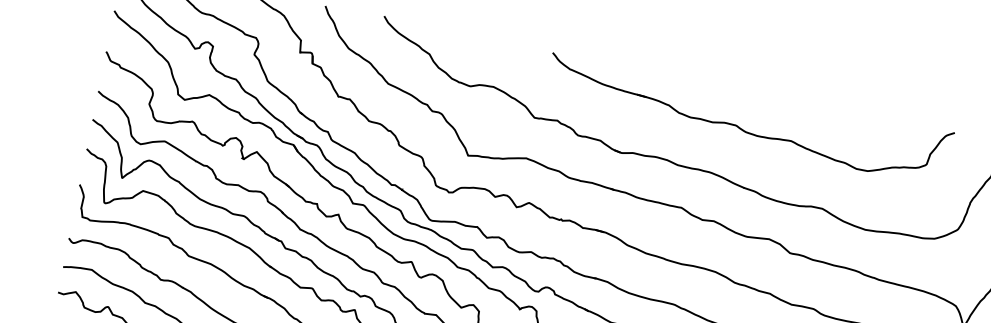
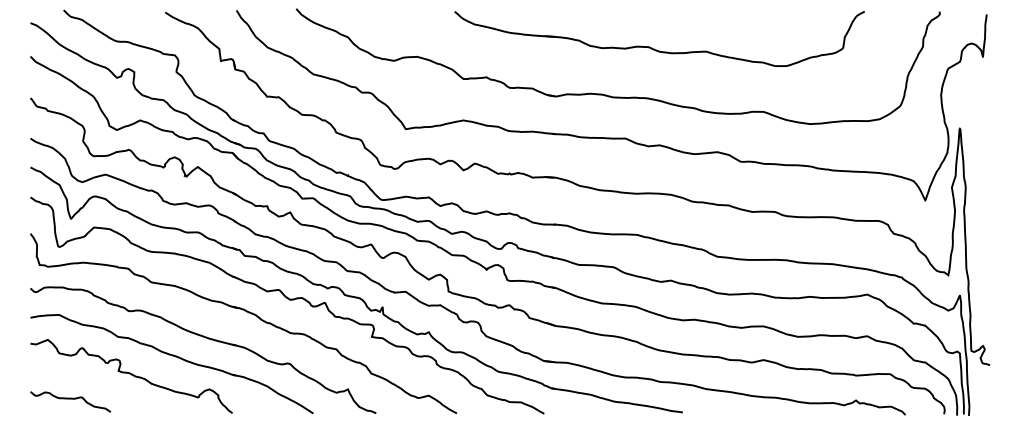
part: (741, 127) -> (654, 48), moved

